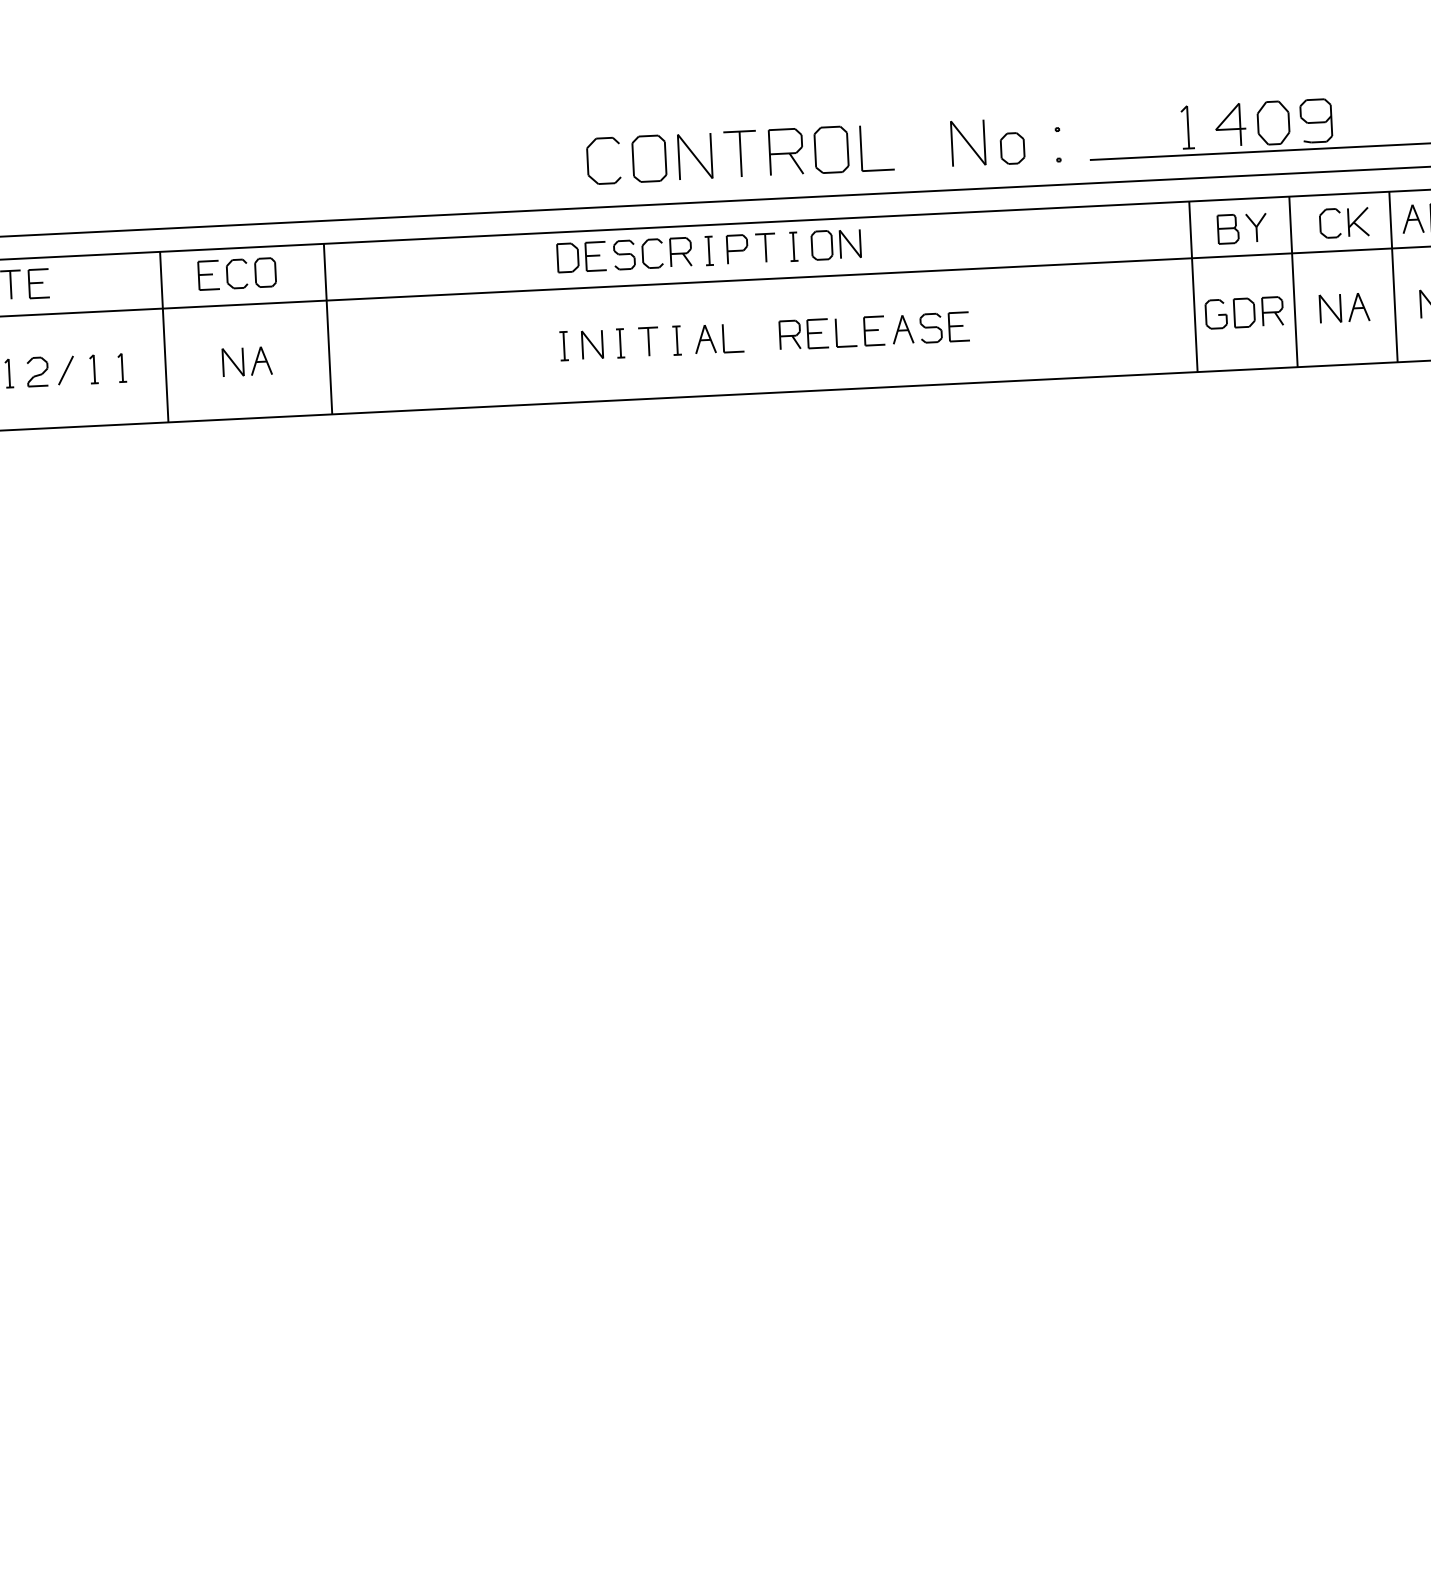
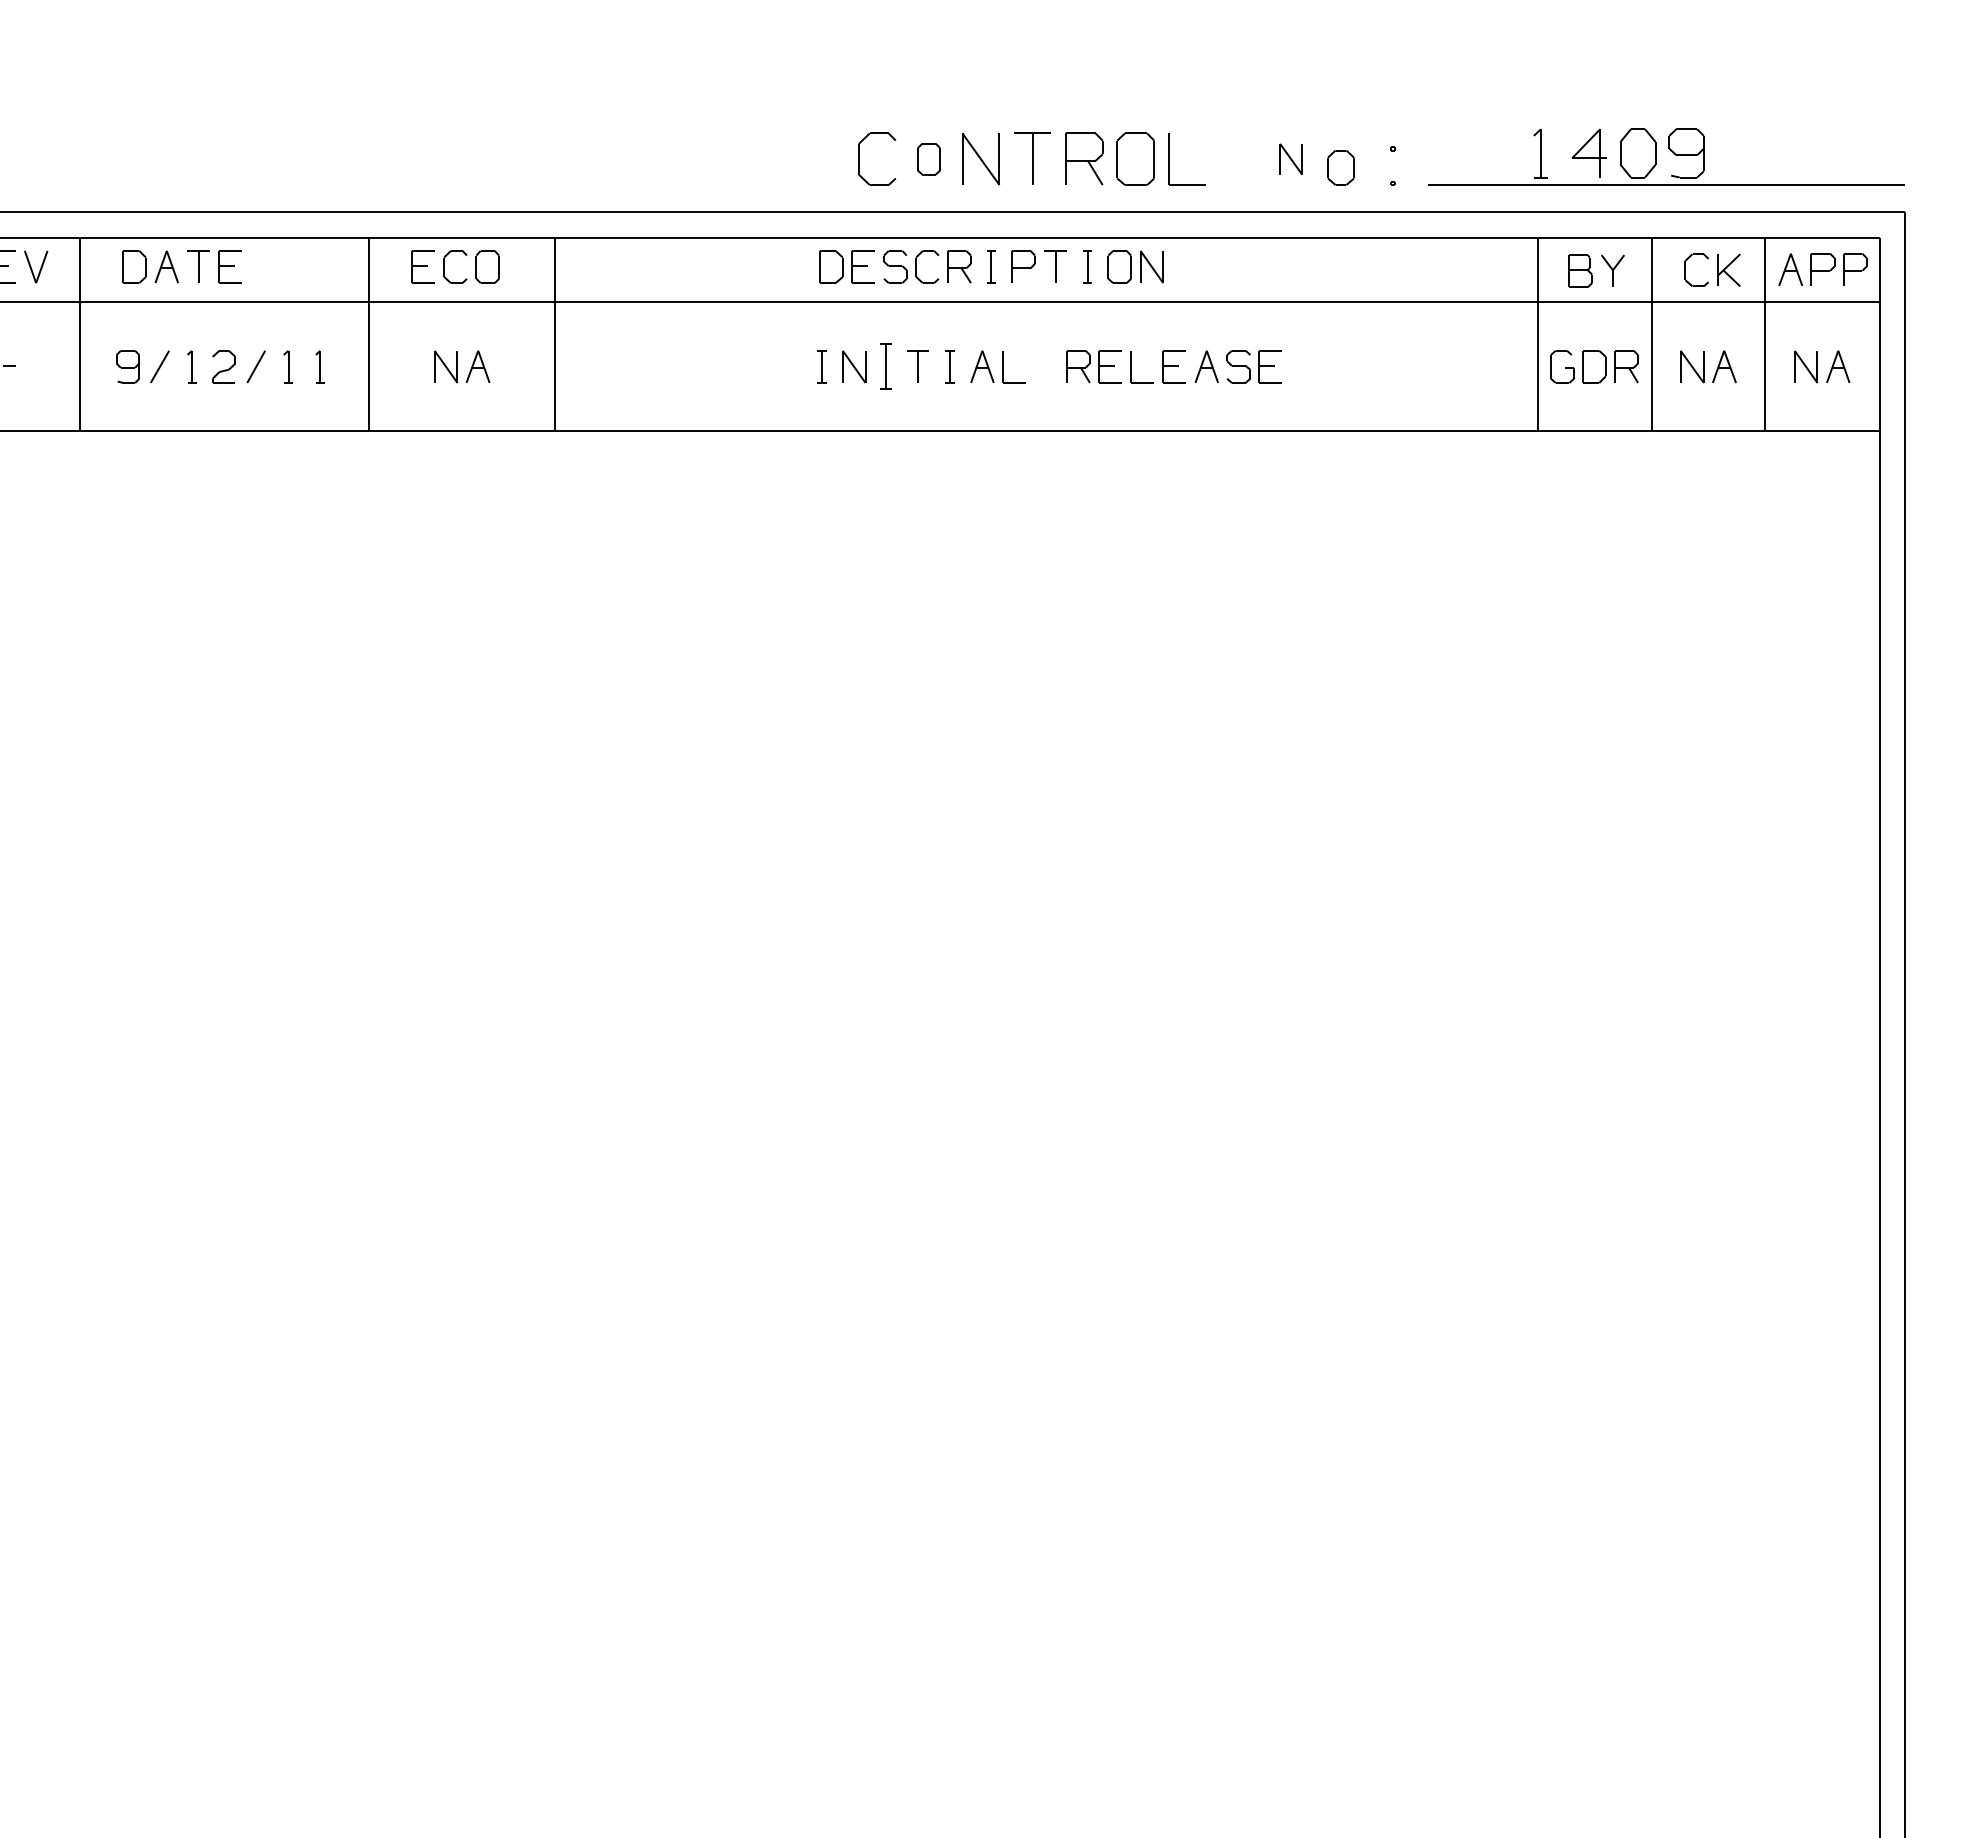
part: (968, 143) -> (1291, 159), size x0.6
part: (648, 158) -> (928, 158), size x0.6
part: (620, 343) -> (886, 366), size x1.4

